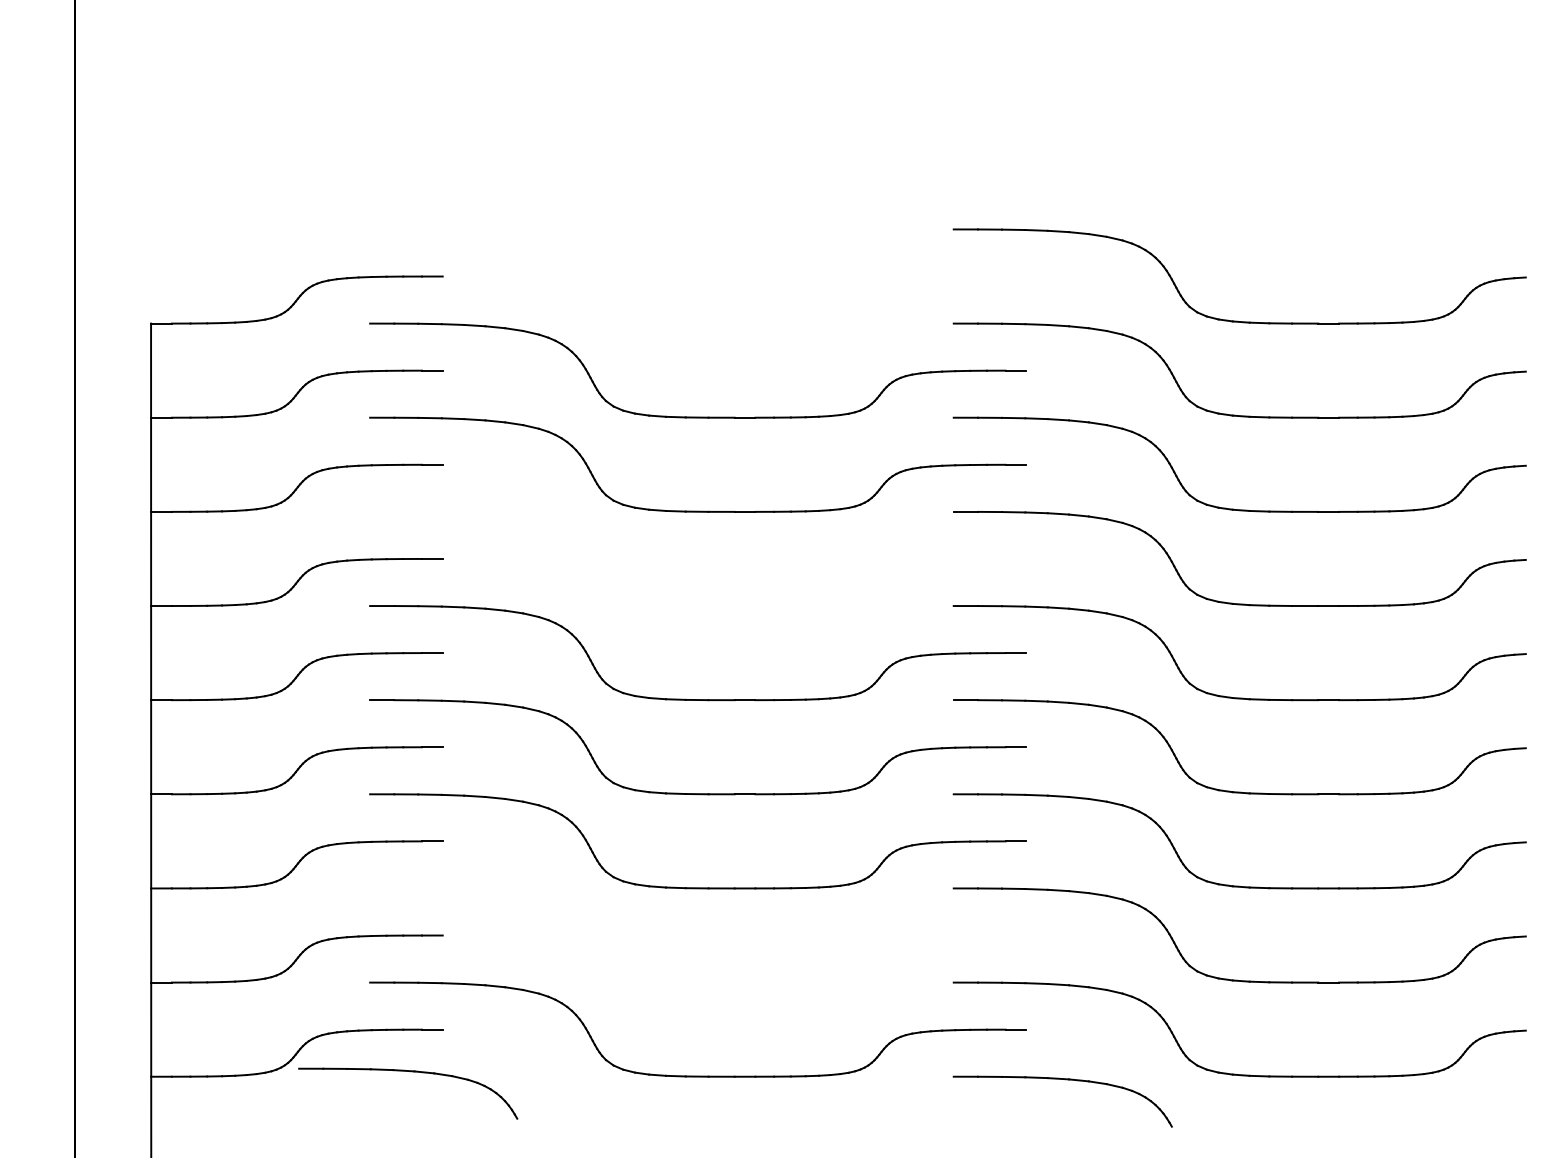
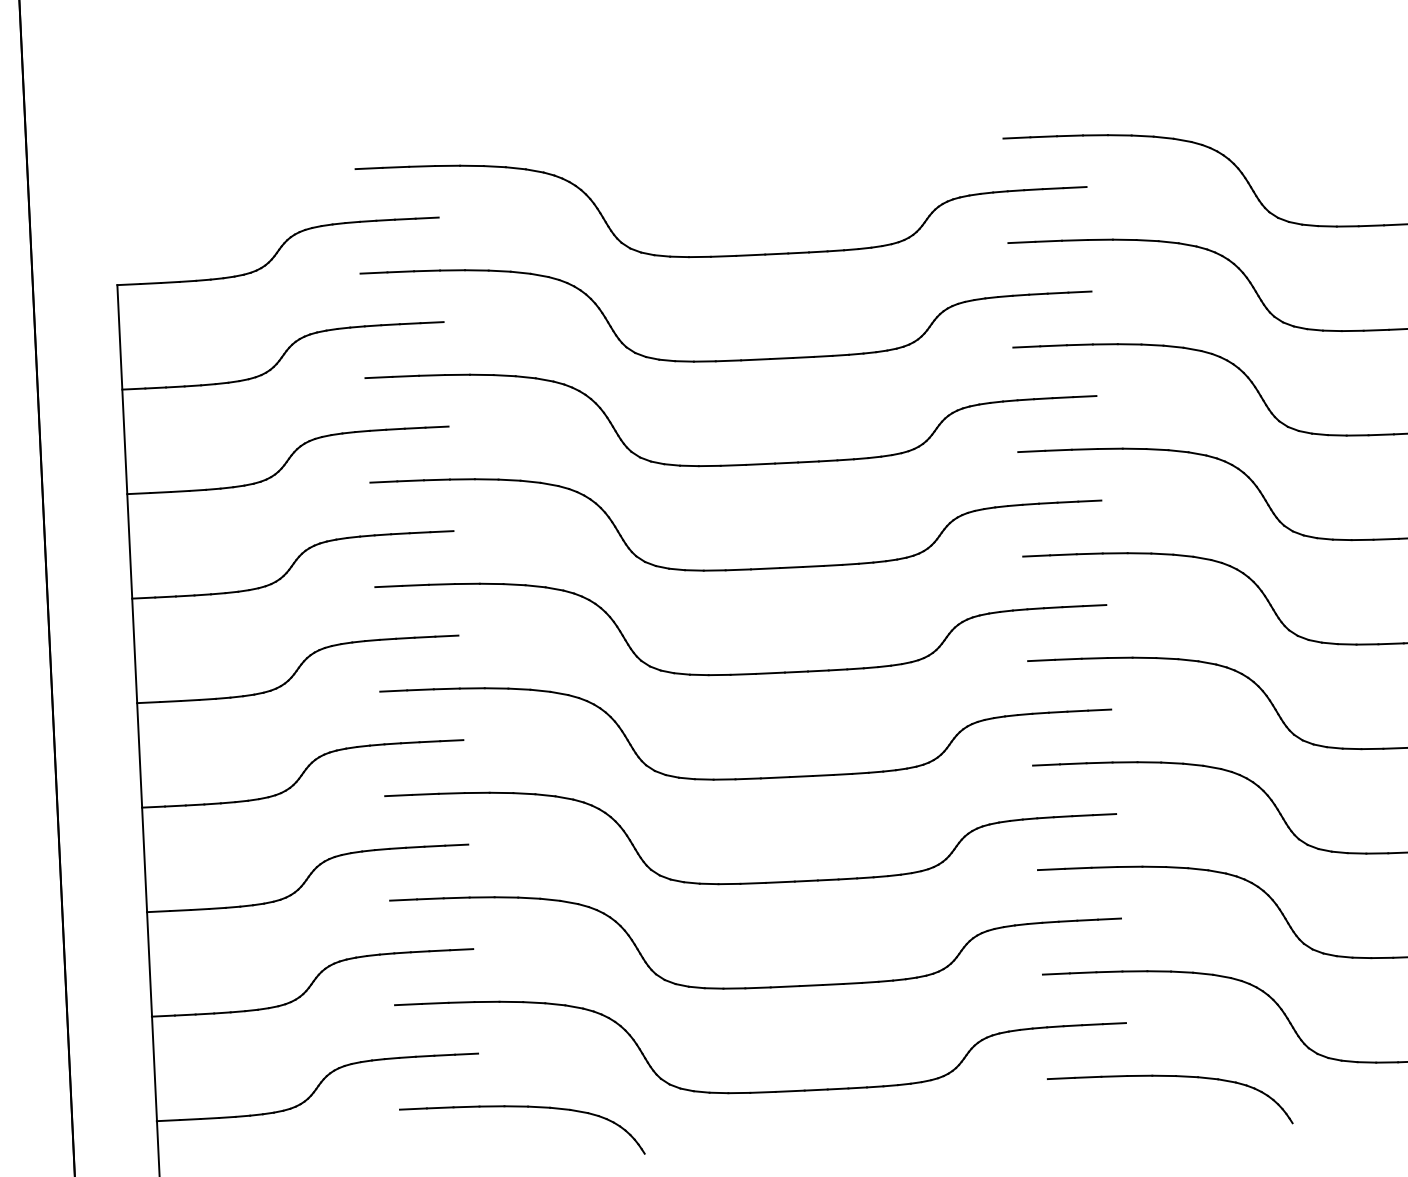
part: (698, 322) -> (725, 255), added
part: (694, 604) -> (735, 568), added
part: (698, 981) -> (759, 986), added
part: (410, 1072) -> (523, 1108), moved

